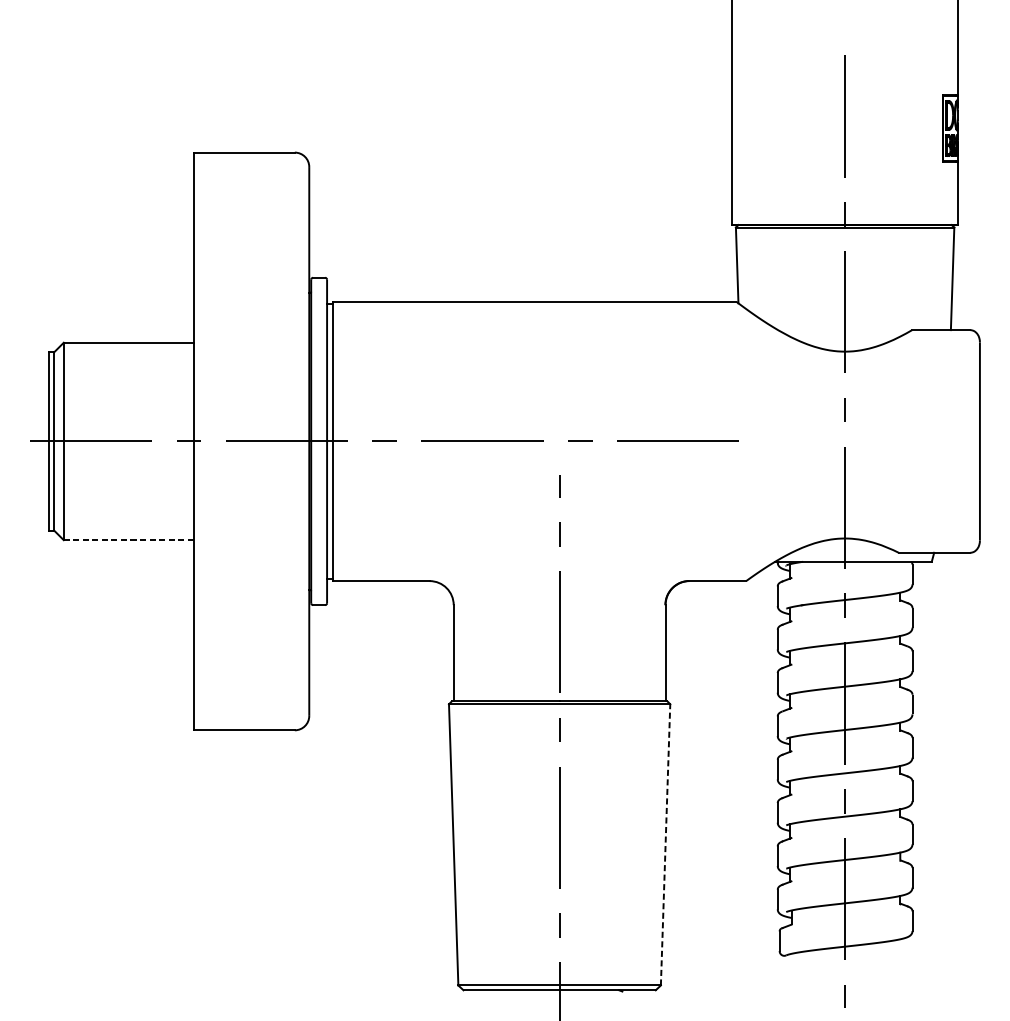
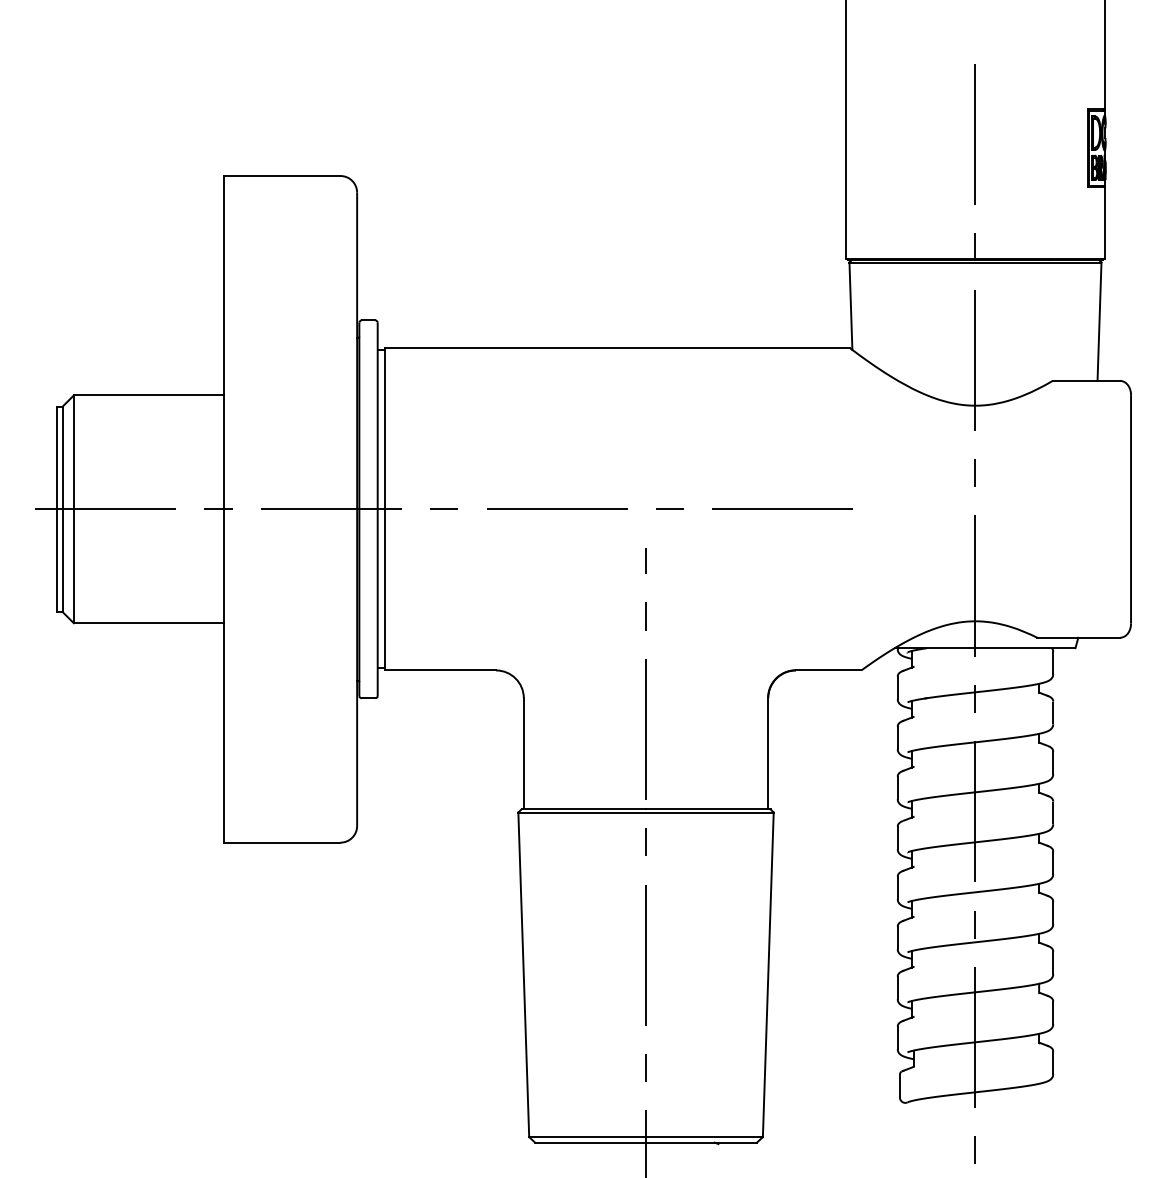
line: (128, 540) -> (148, 623), dashed -> solid
line: (665, 844) -> (768, 974), dashed -> solid

